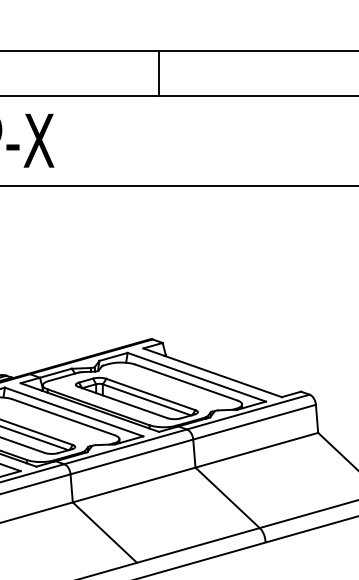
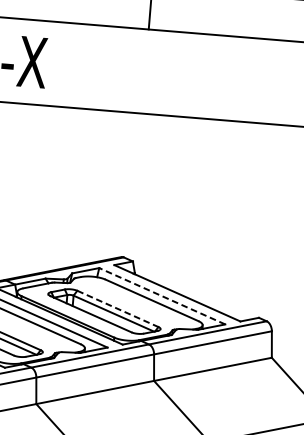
line: (196, 377) -> (161, 296), solid -> dashed
line: (151, 394) -> (118, 308), solid -> dashed

